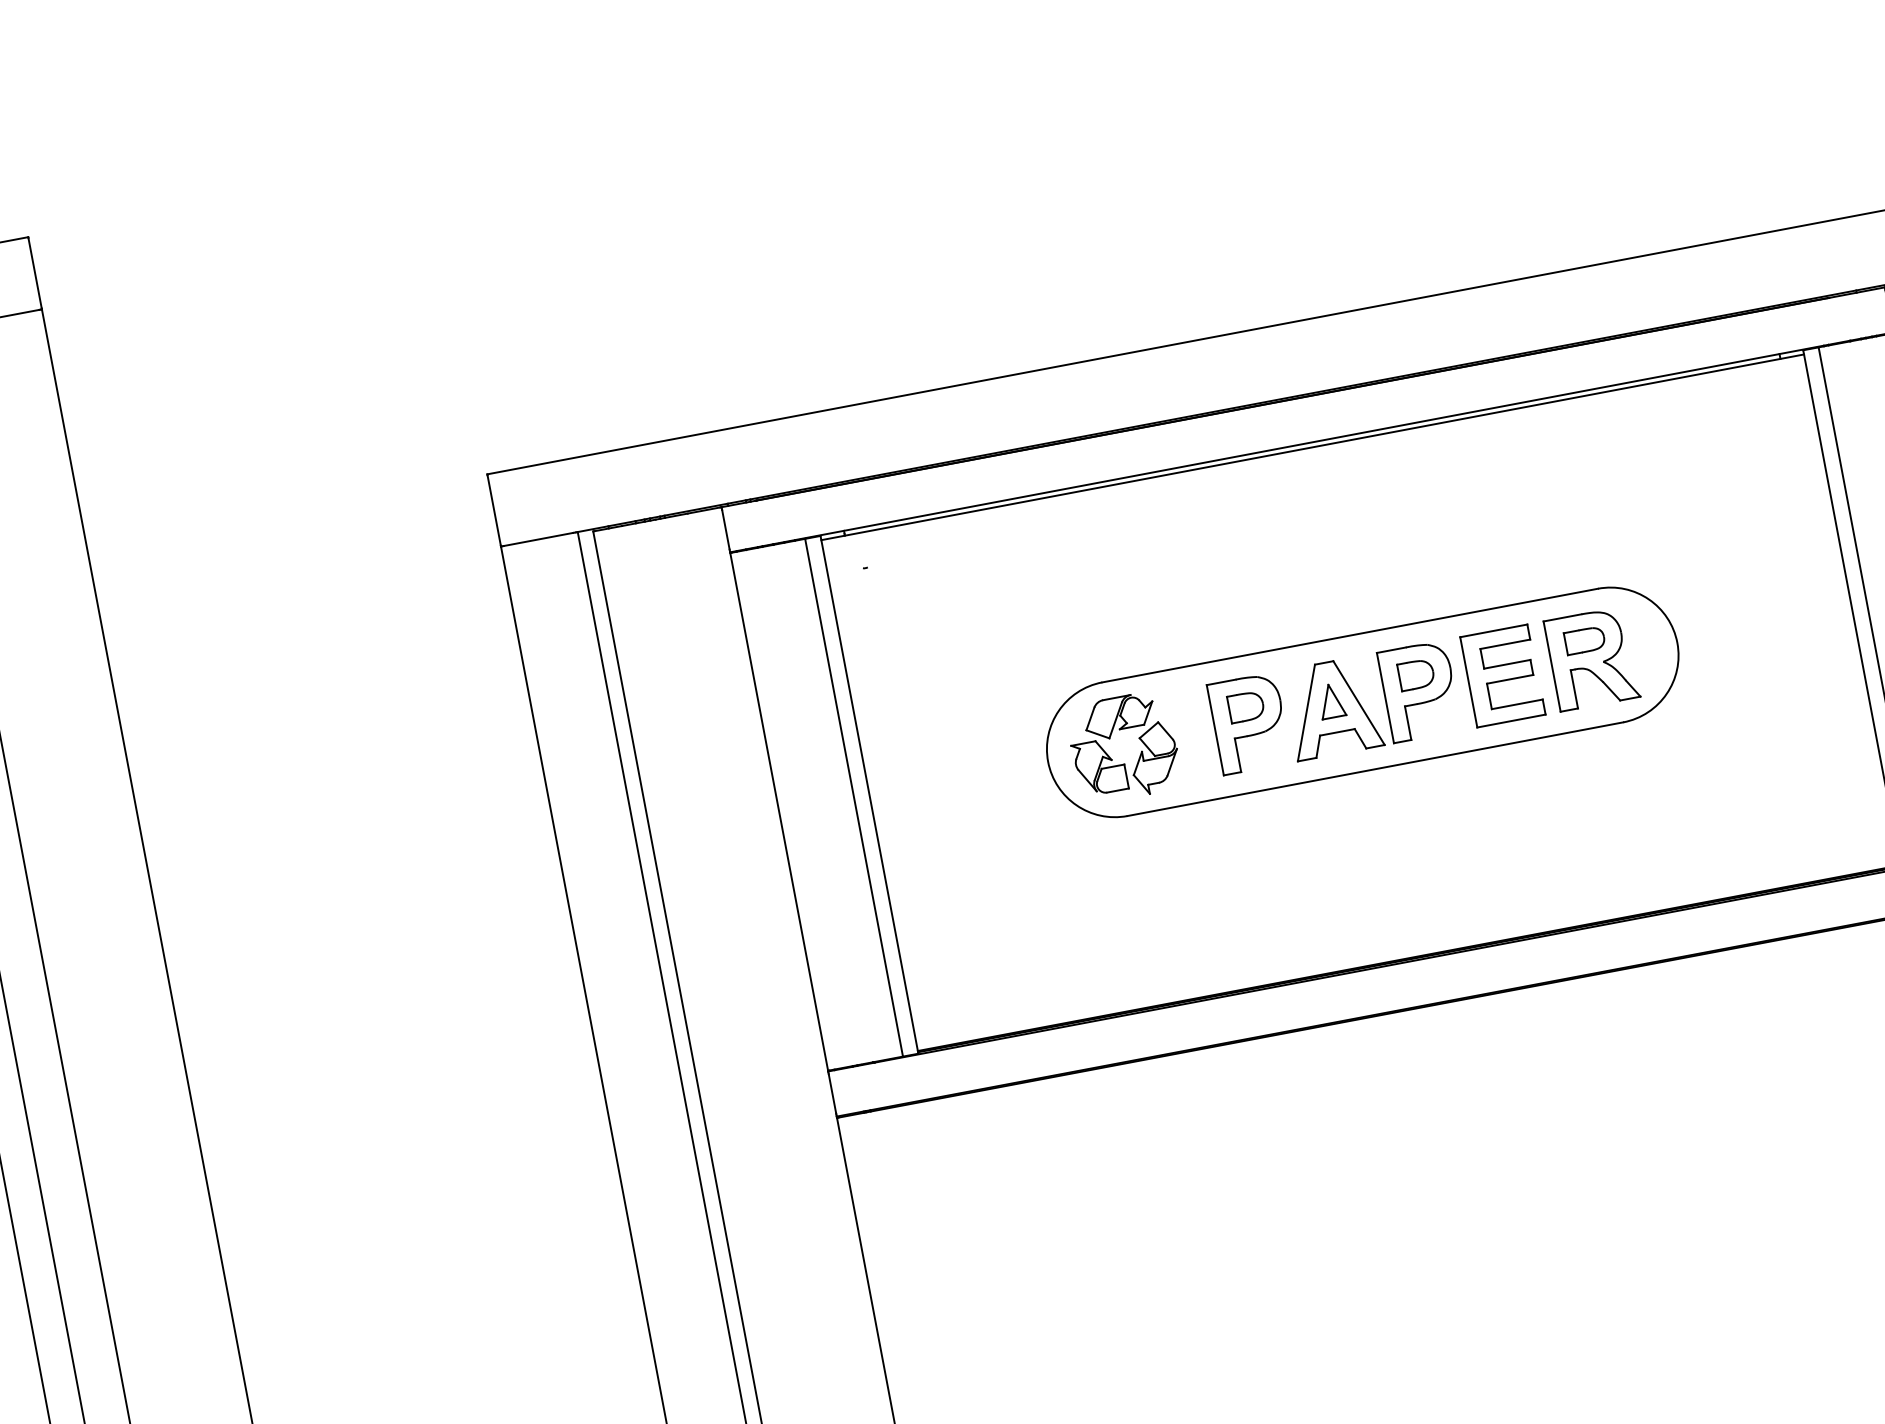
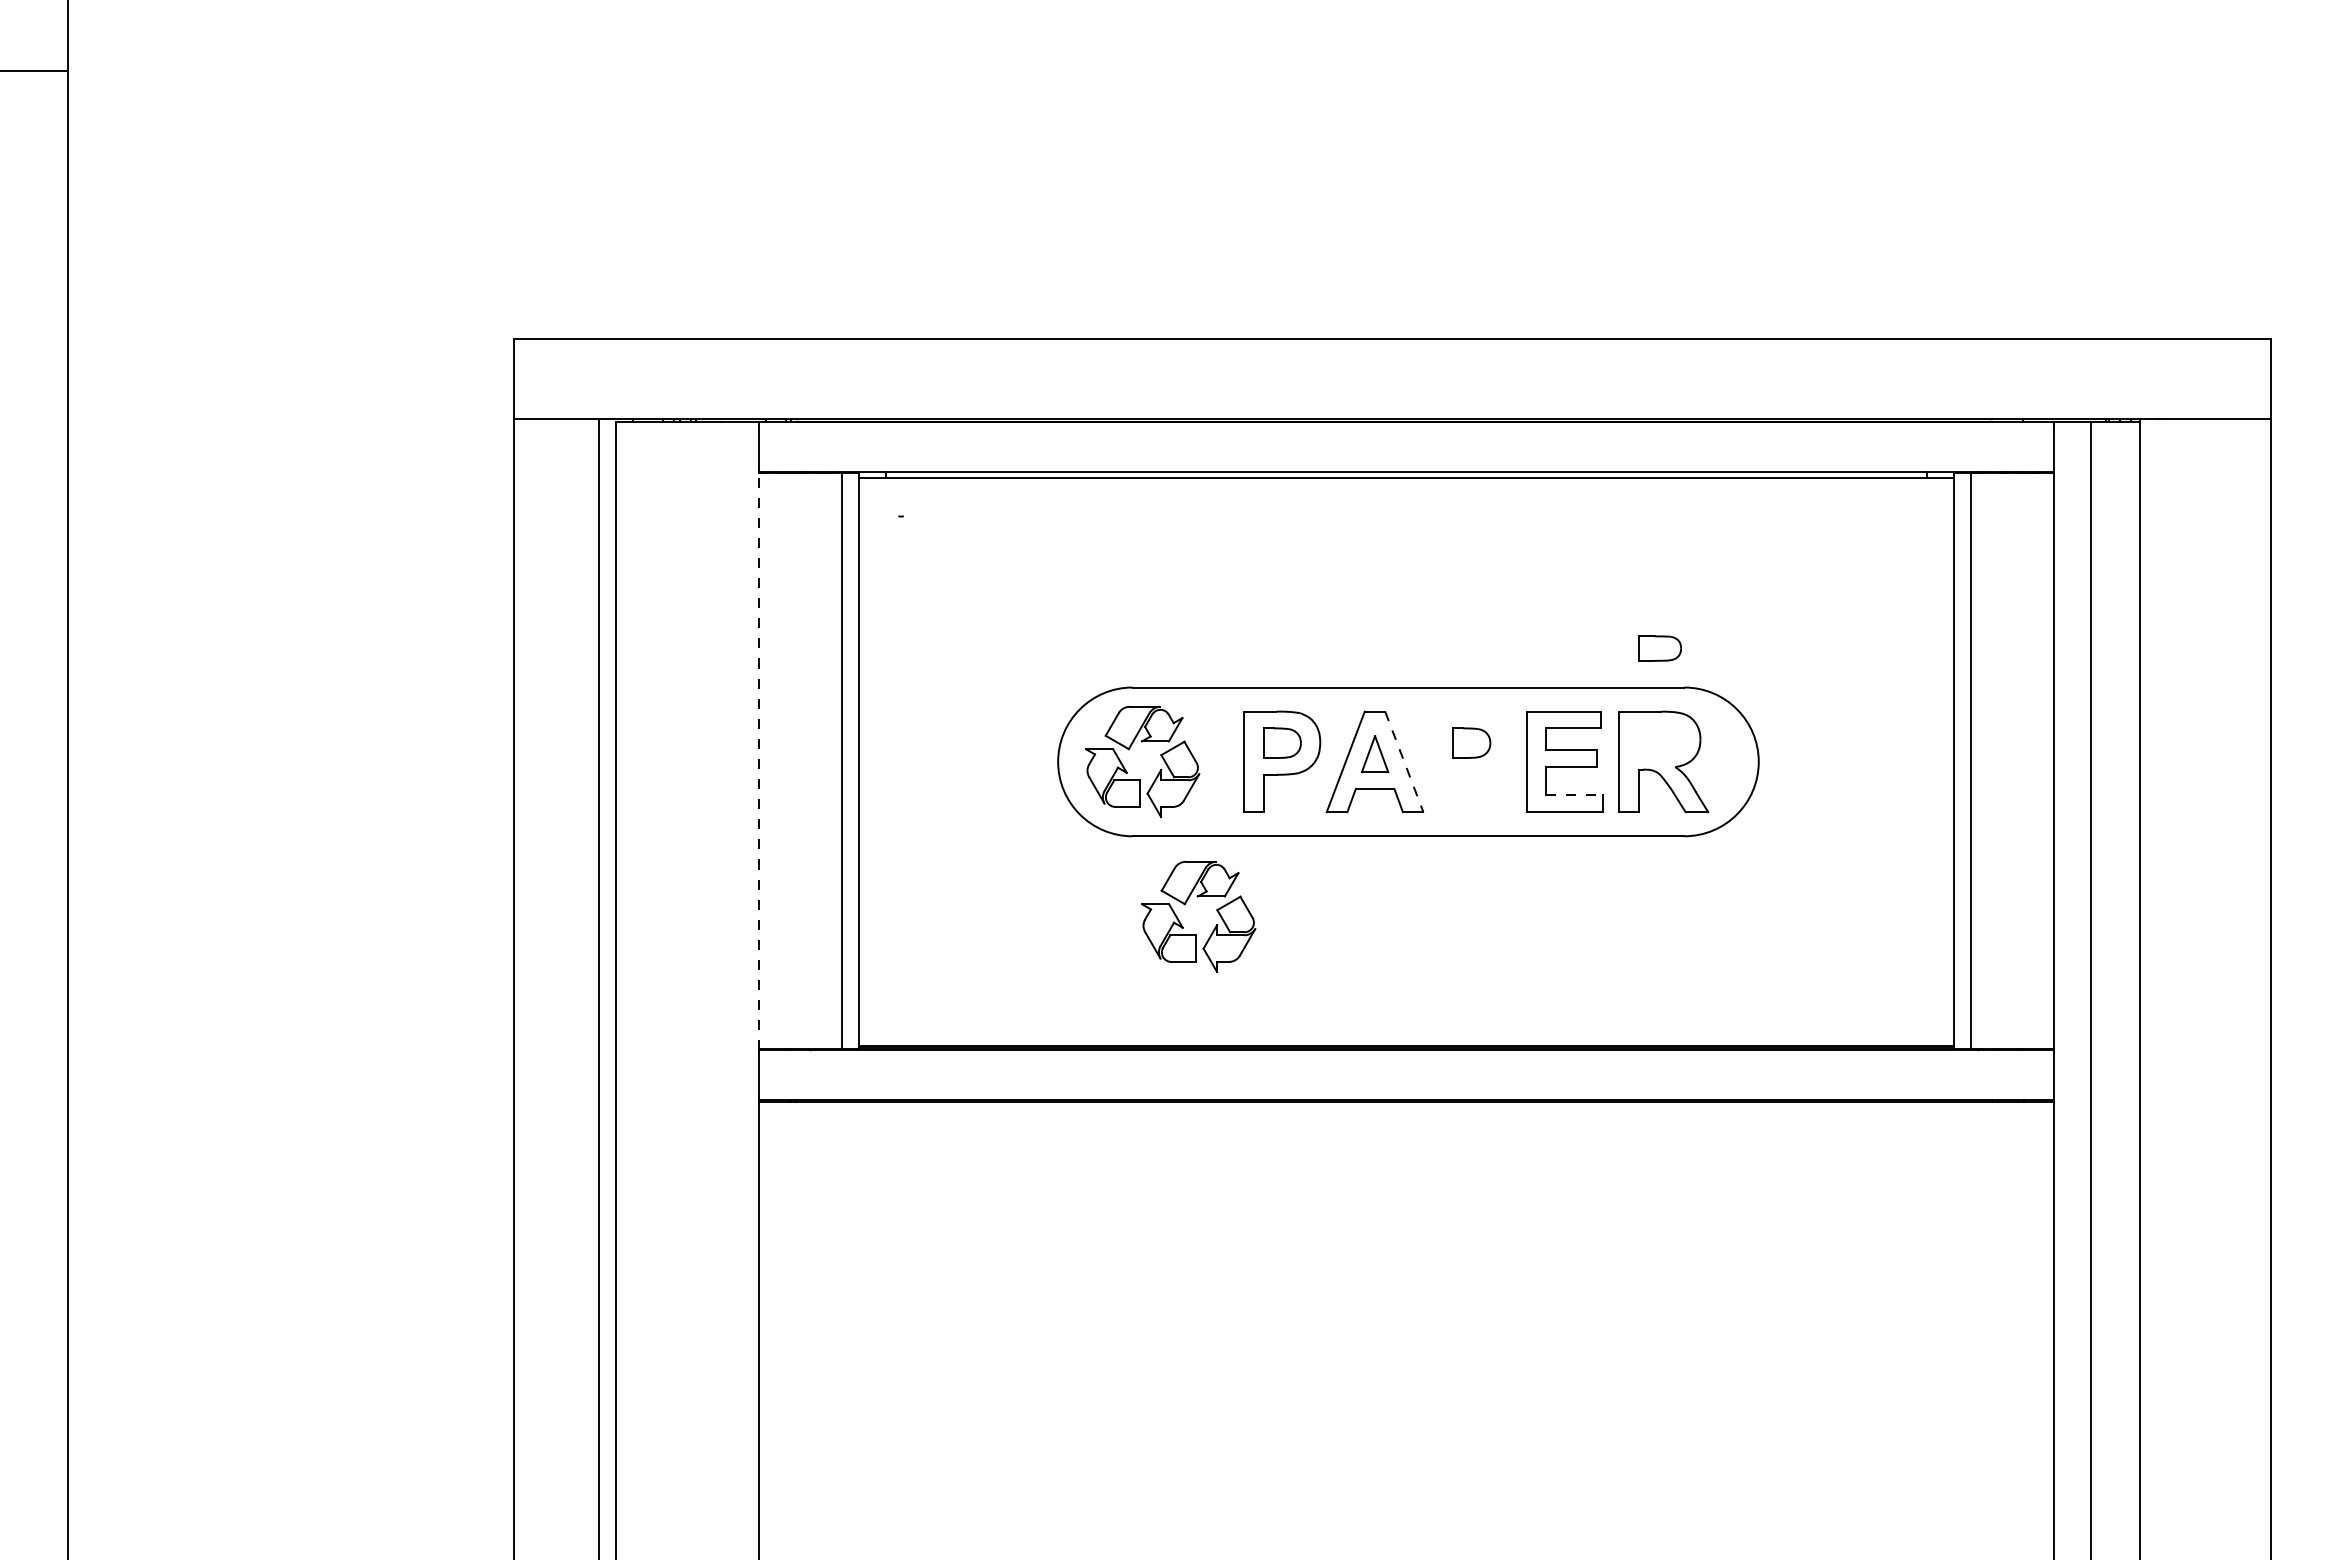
part: (1584, 640) -> (1659, 648), moved
part: (1419, 691) -> (1471, 761), removed
line: (1359, 702) -> (1404, 761), solid -> dashed
line: (1517, 704) -> (1574, 795), solid -> dashed
line: (778, 811) -> (758, 760), solid -> dashed
part: (1186, 869) -> (1185, 905), added

